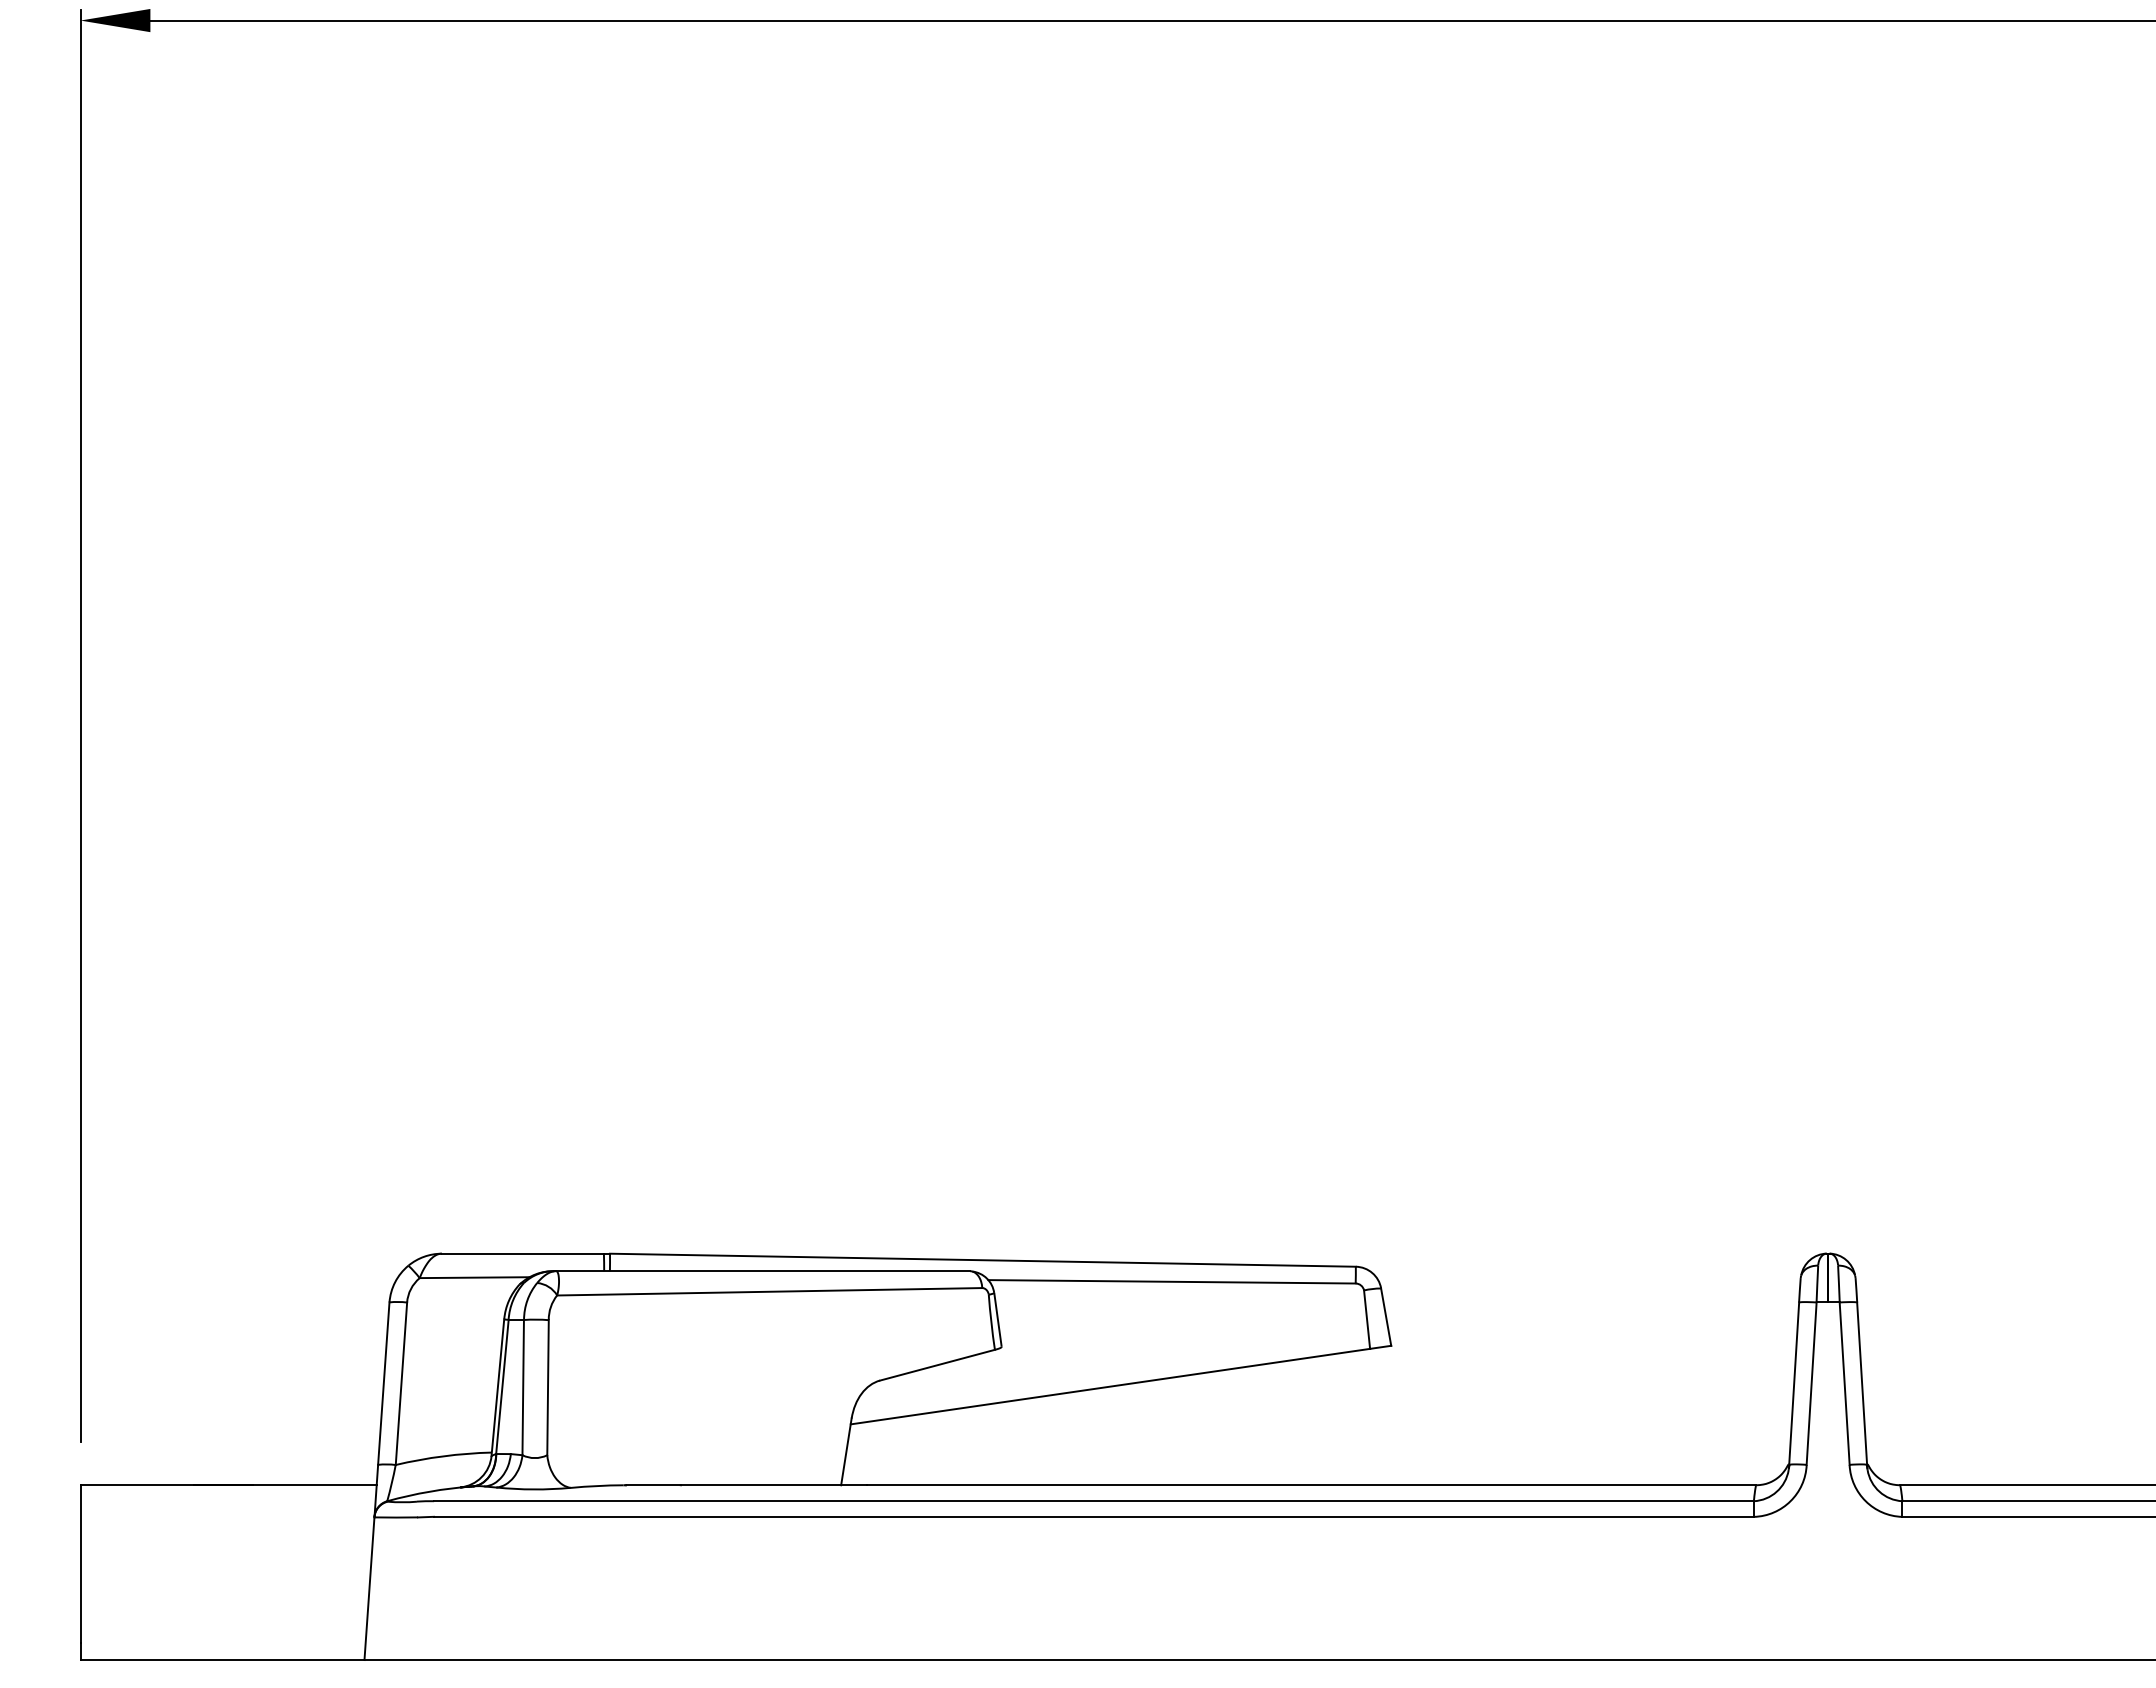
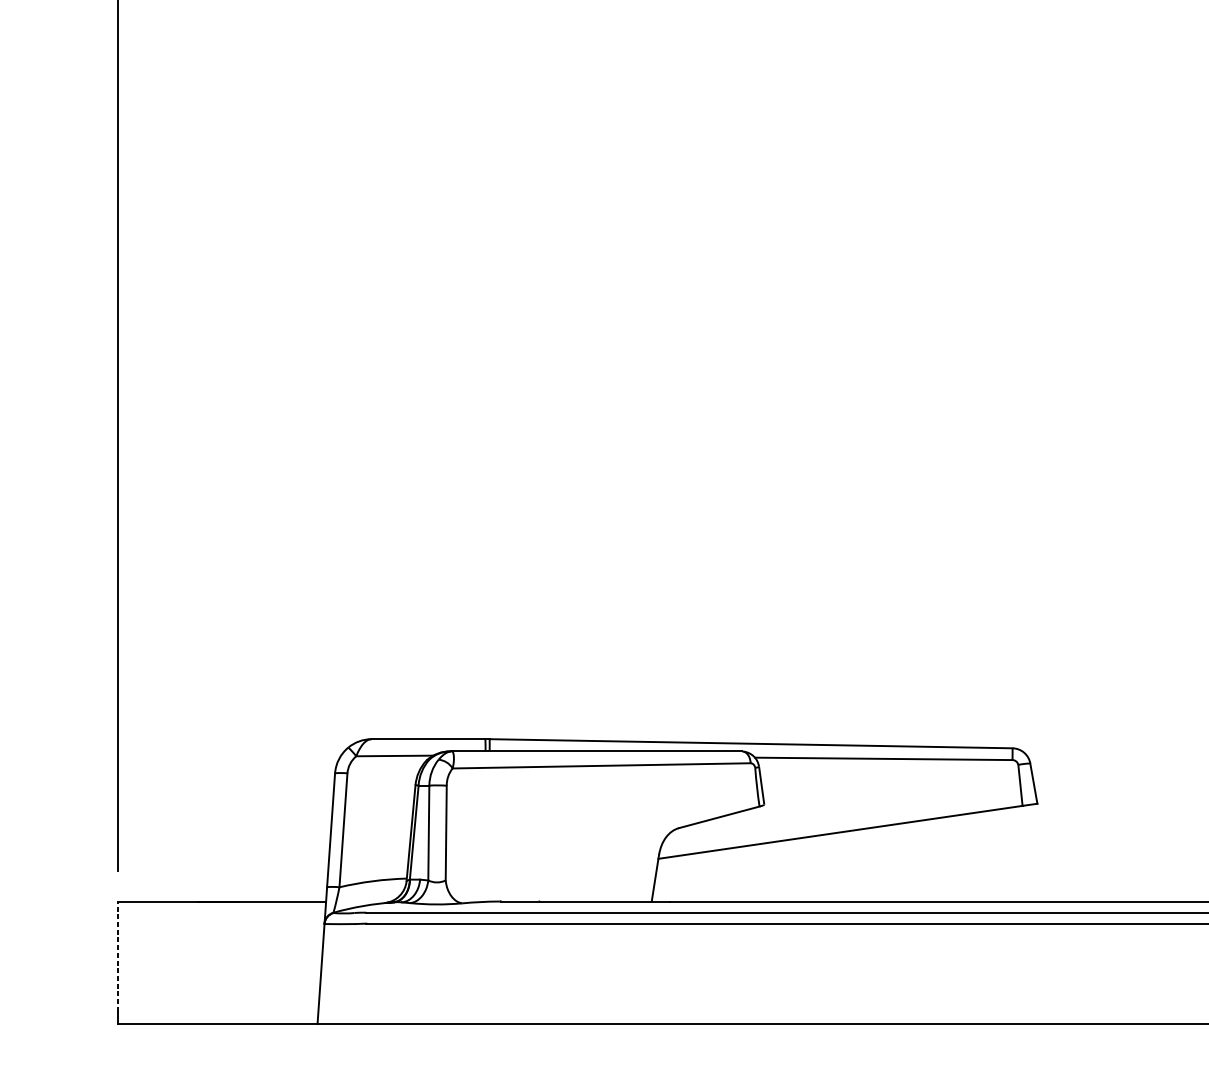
line: (80, 1563) -> (118, 956), solid -> dashed

